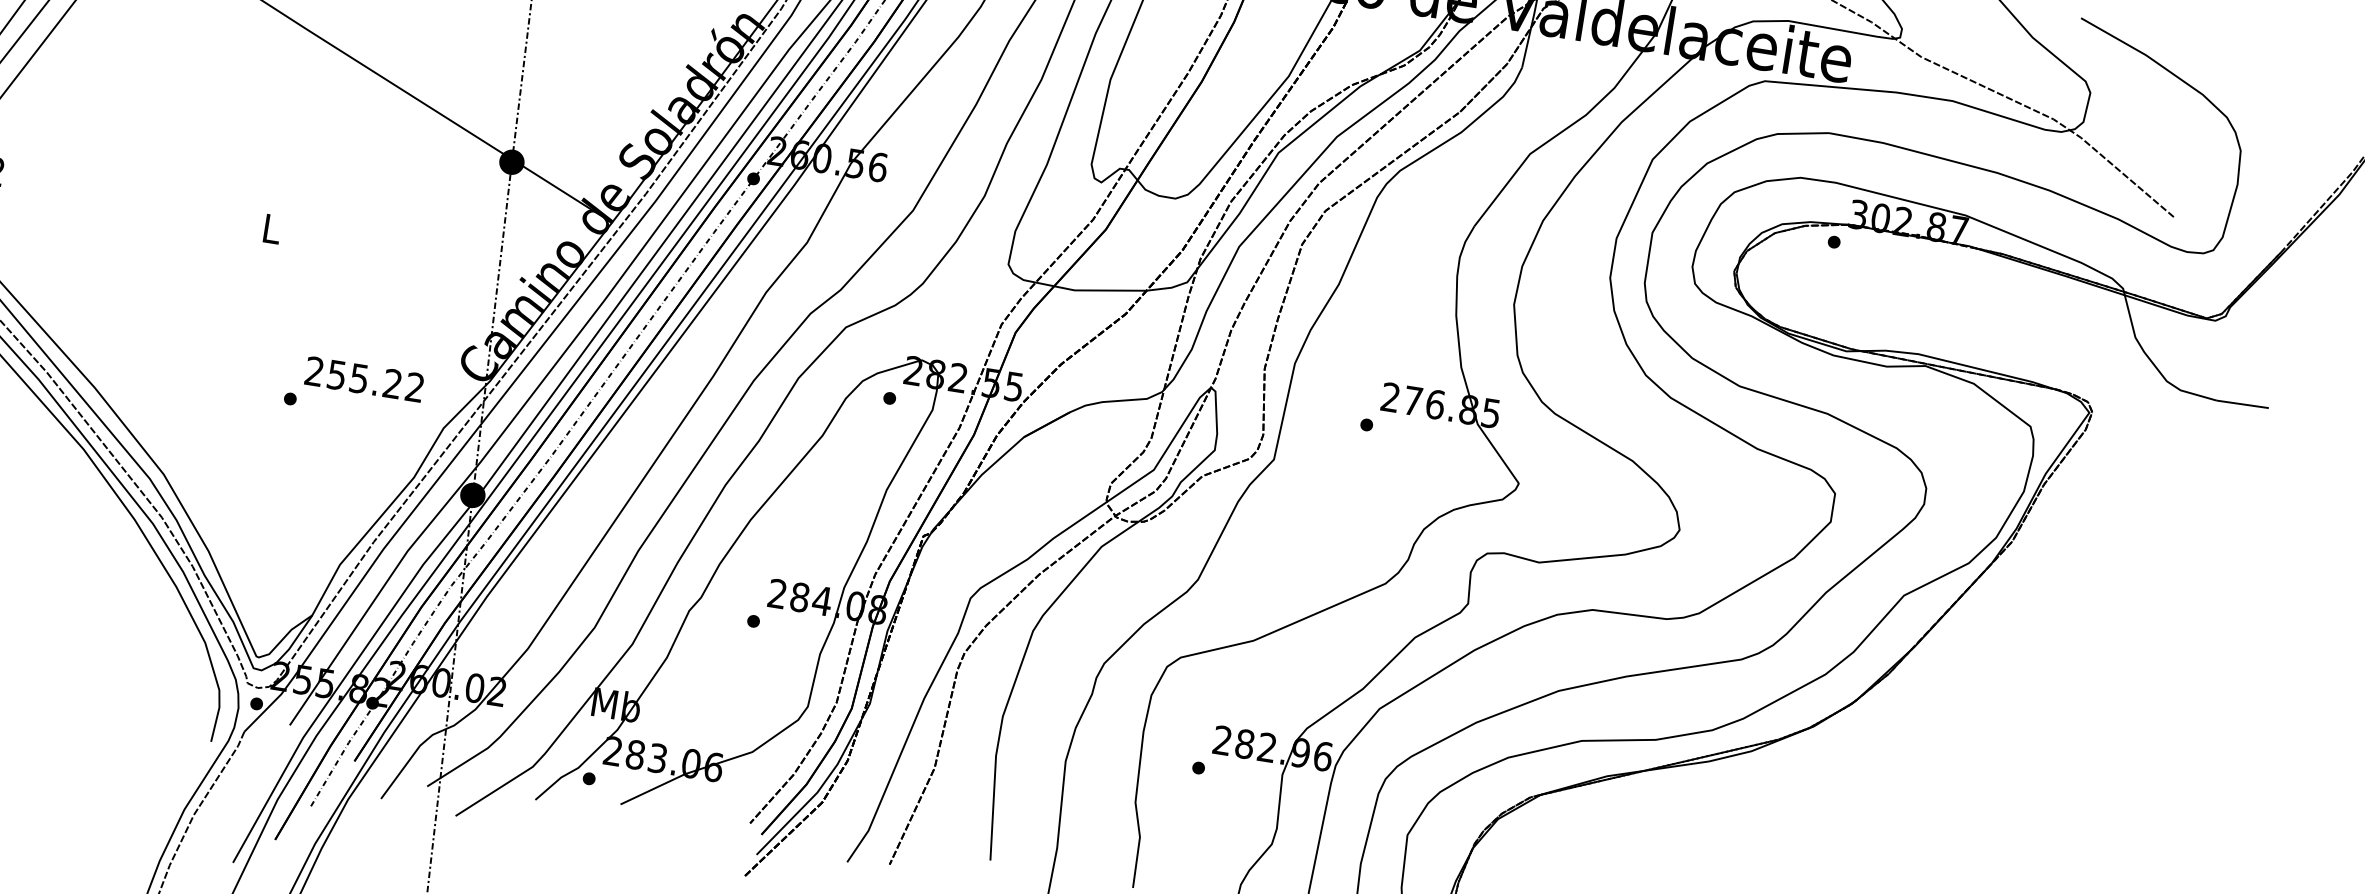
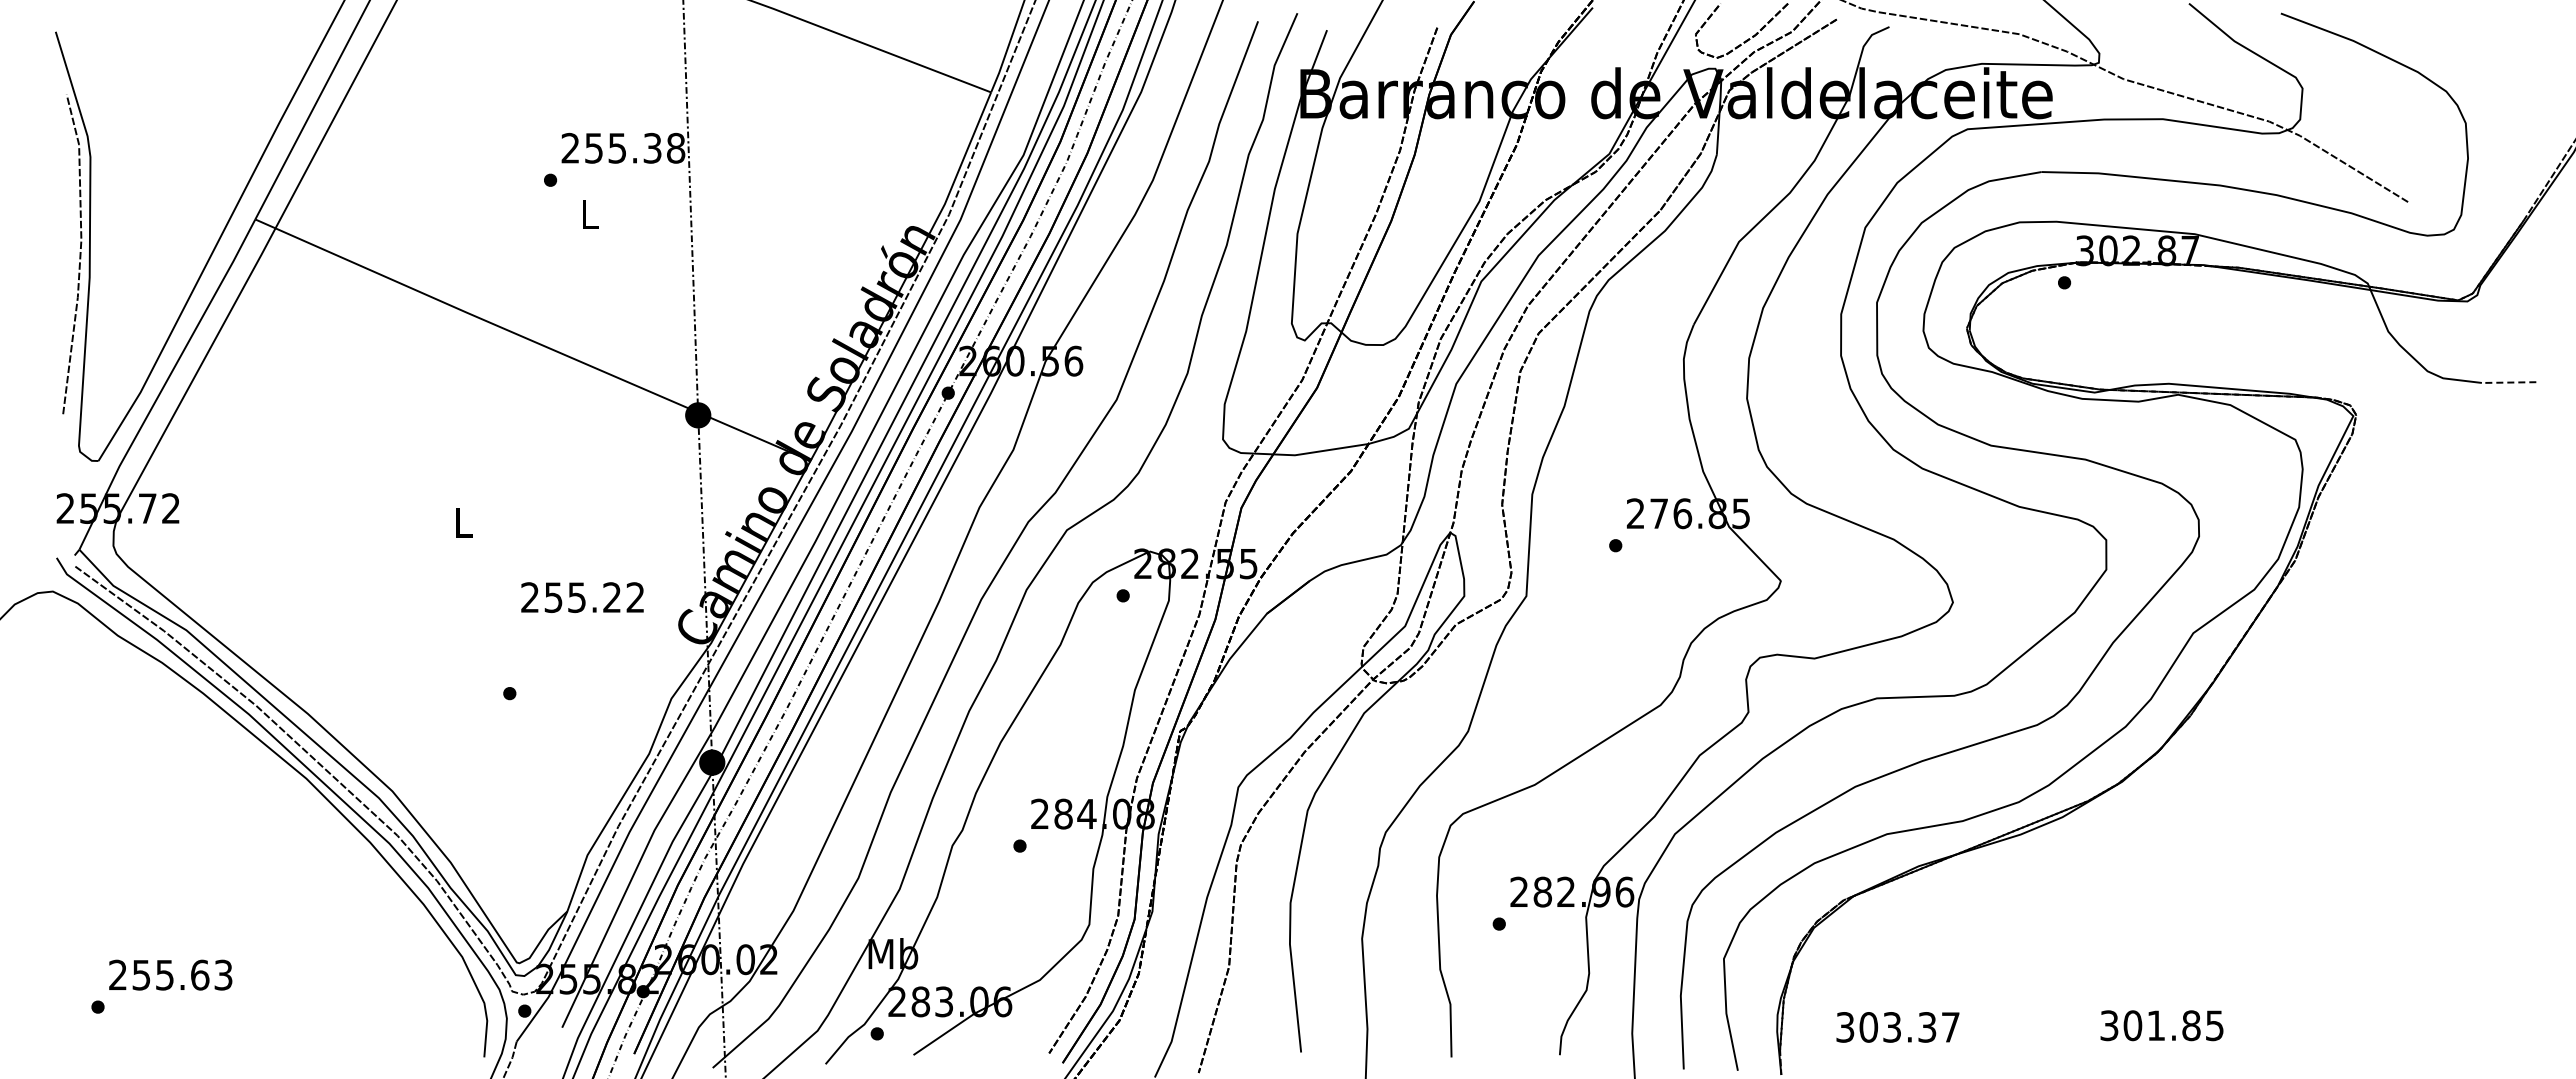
text: (364, 379) -> (582, 597), moved
line: (2242, 404) -> (2508, 382), solid -> dashed

